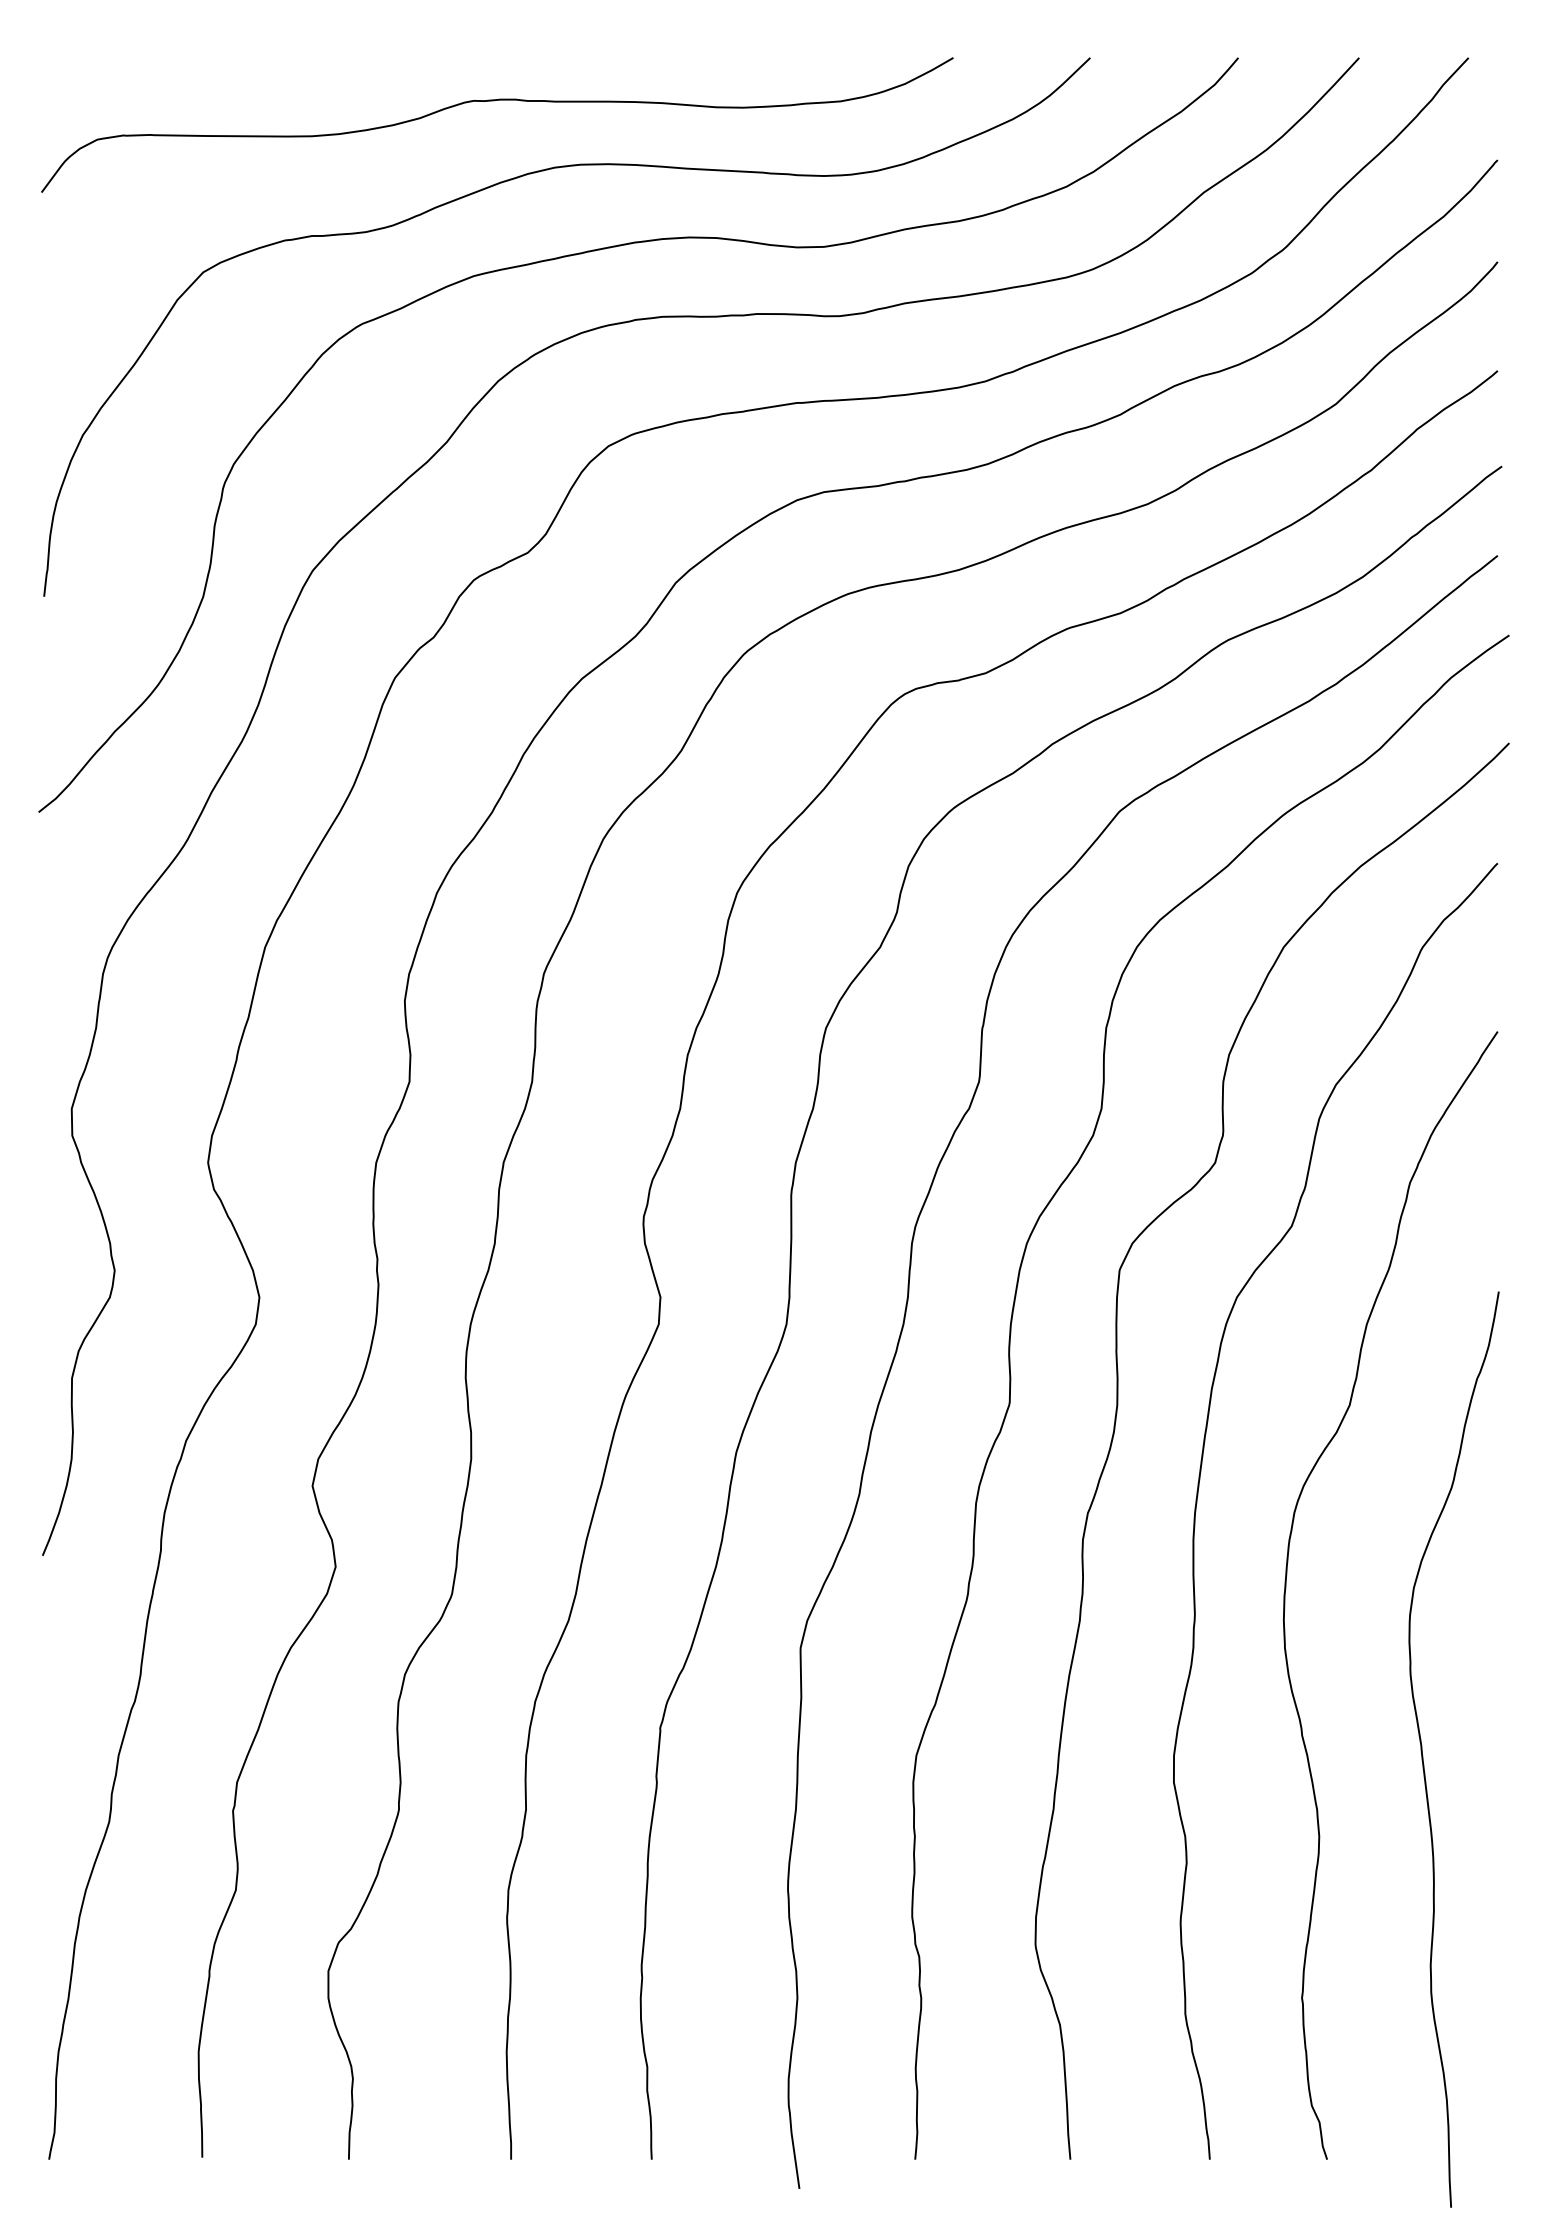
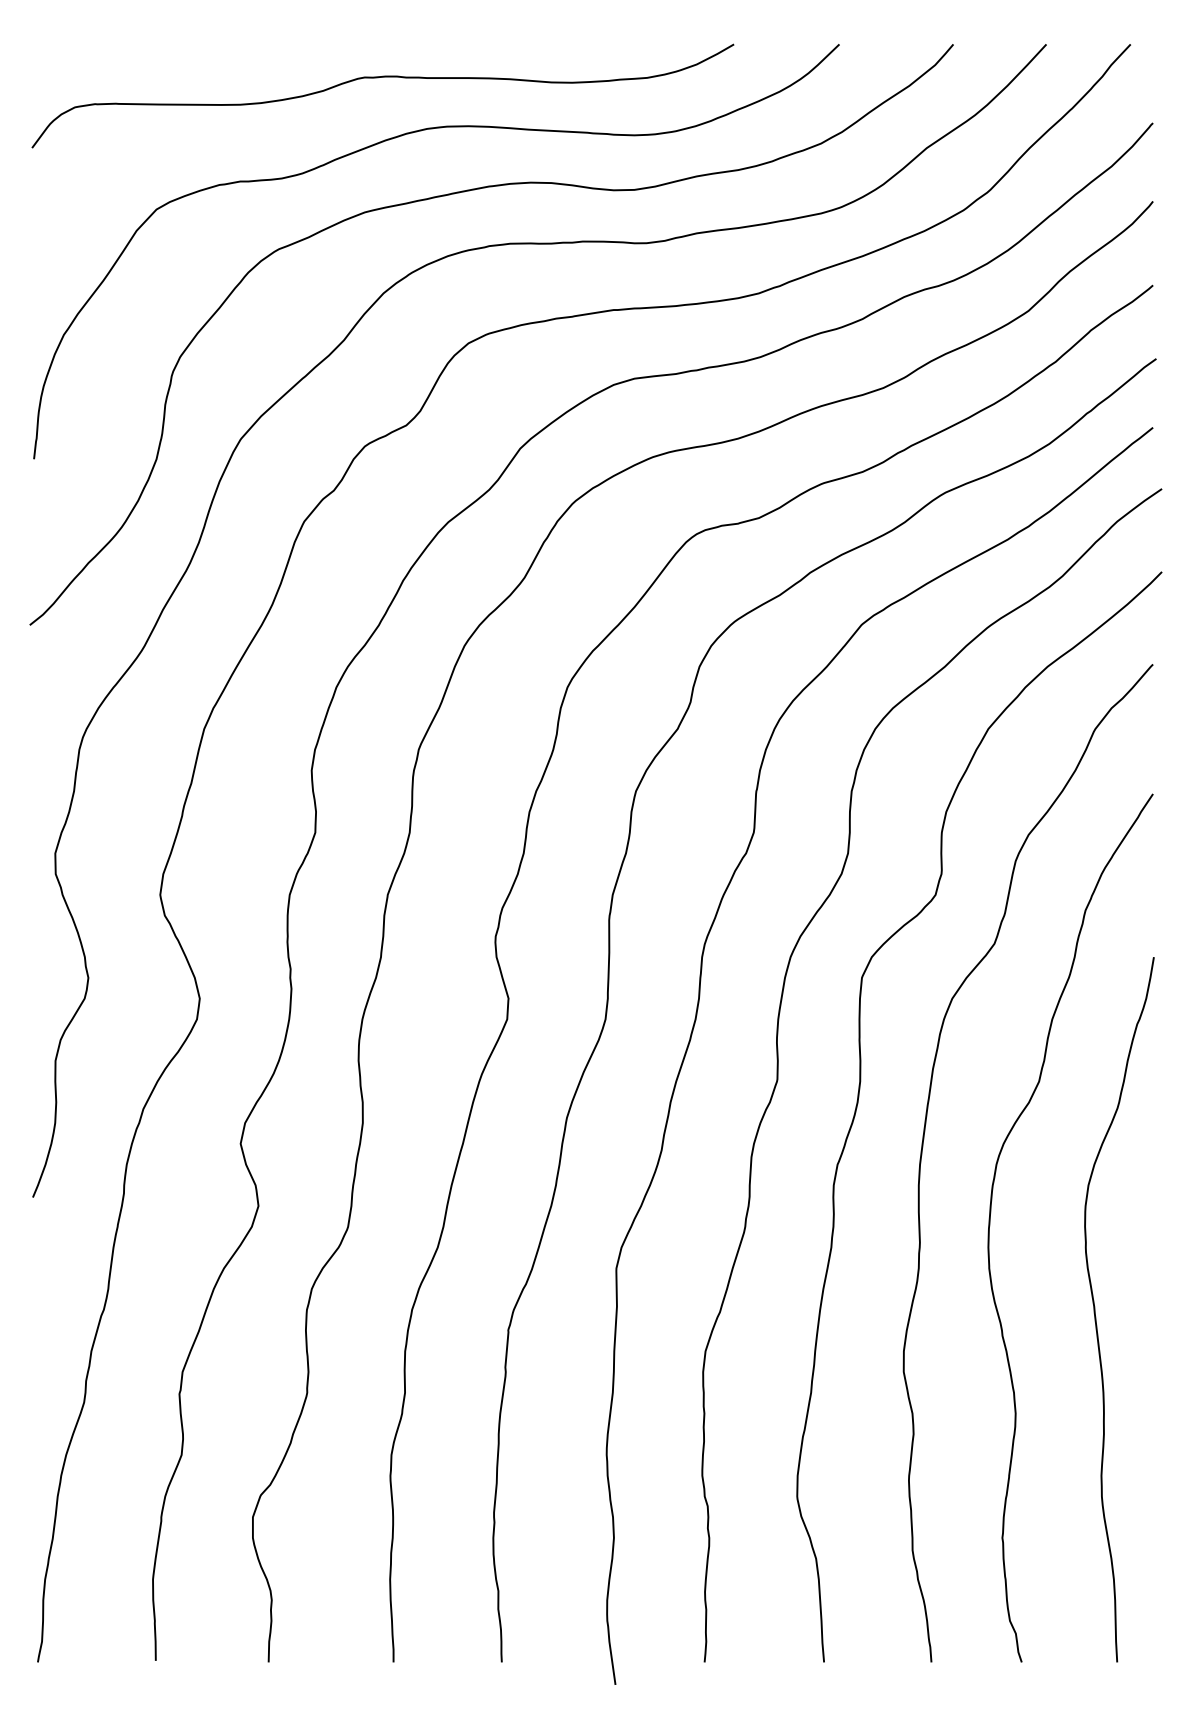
curve: (1422, 1749) -> (1095, 1309), moved

